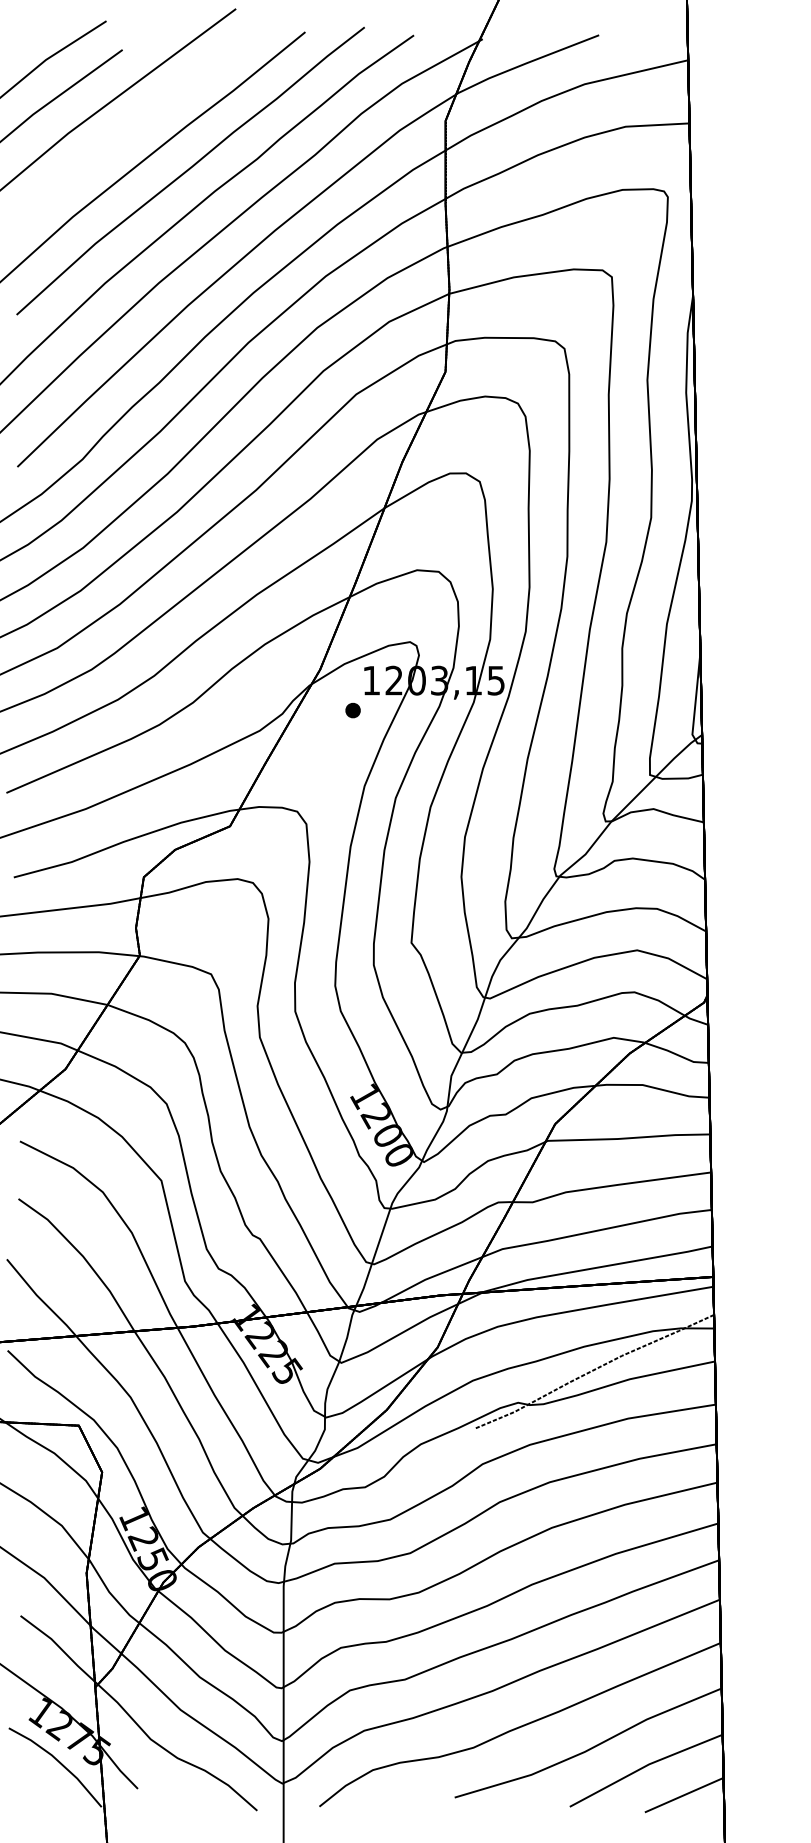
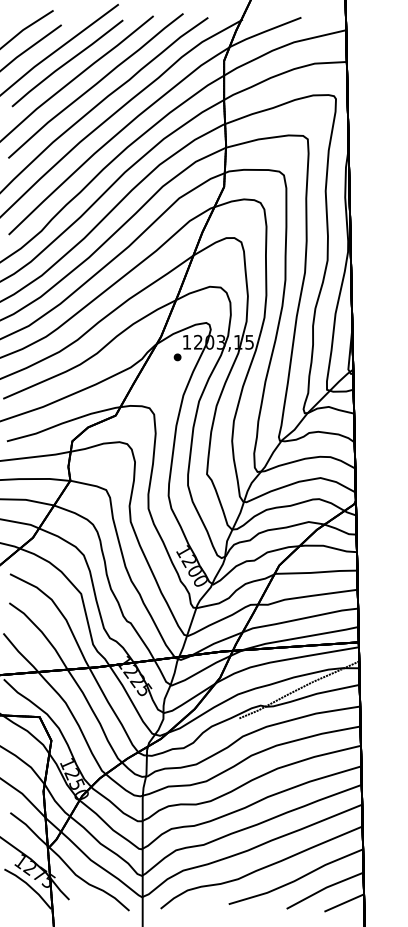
part: (134, 126) -> (67, 63), added

